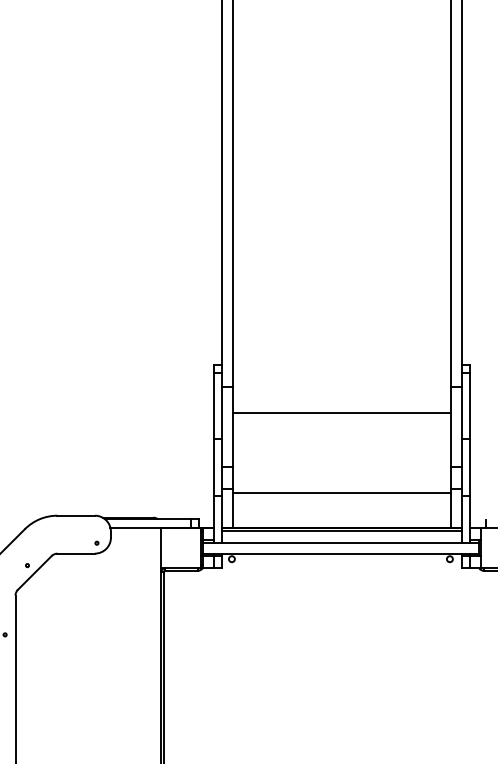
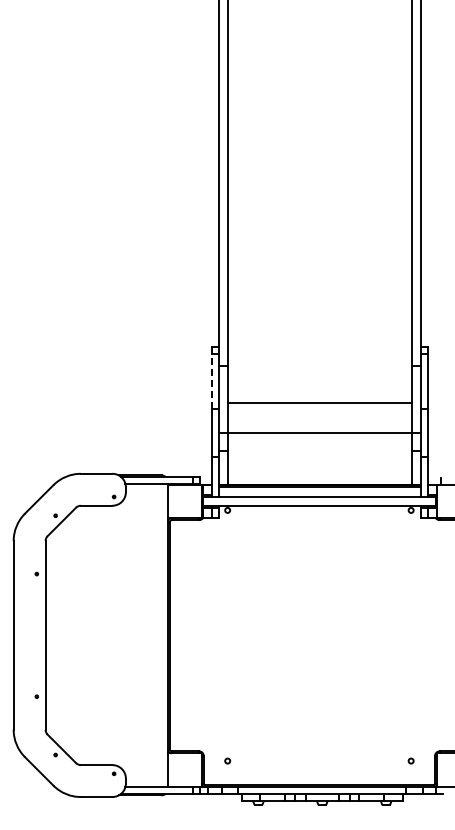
line: (213, 406) -> (212, 381), solid -> dashed
line: (341, 413) -> (319, 403), moved
line: (341, 492) -> (319, 433), moved

